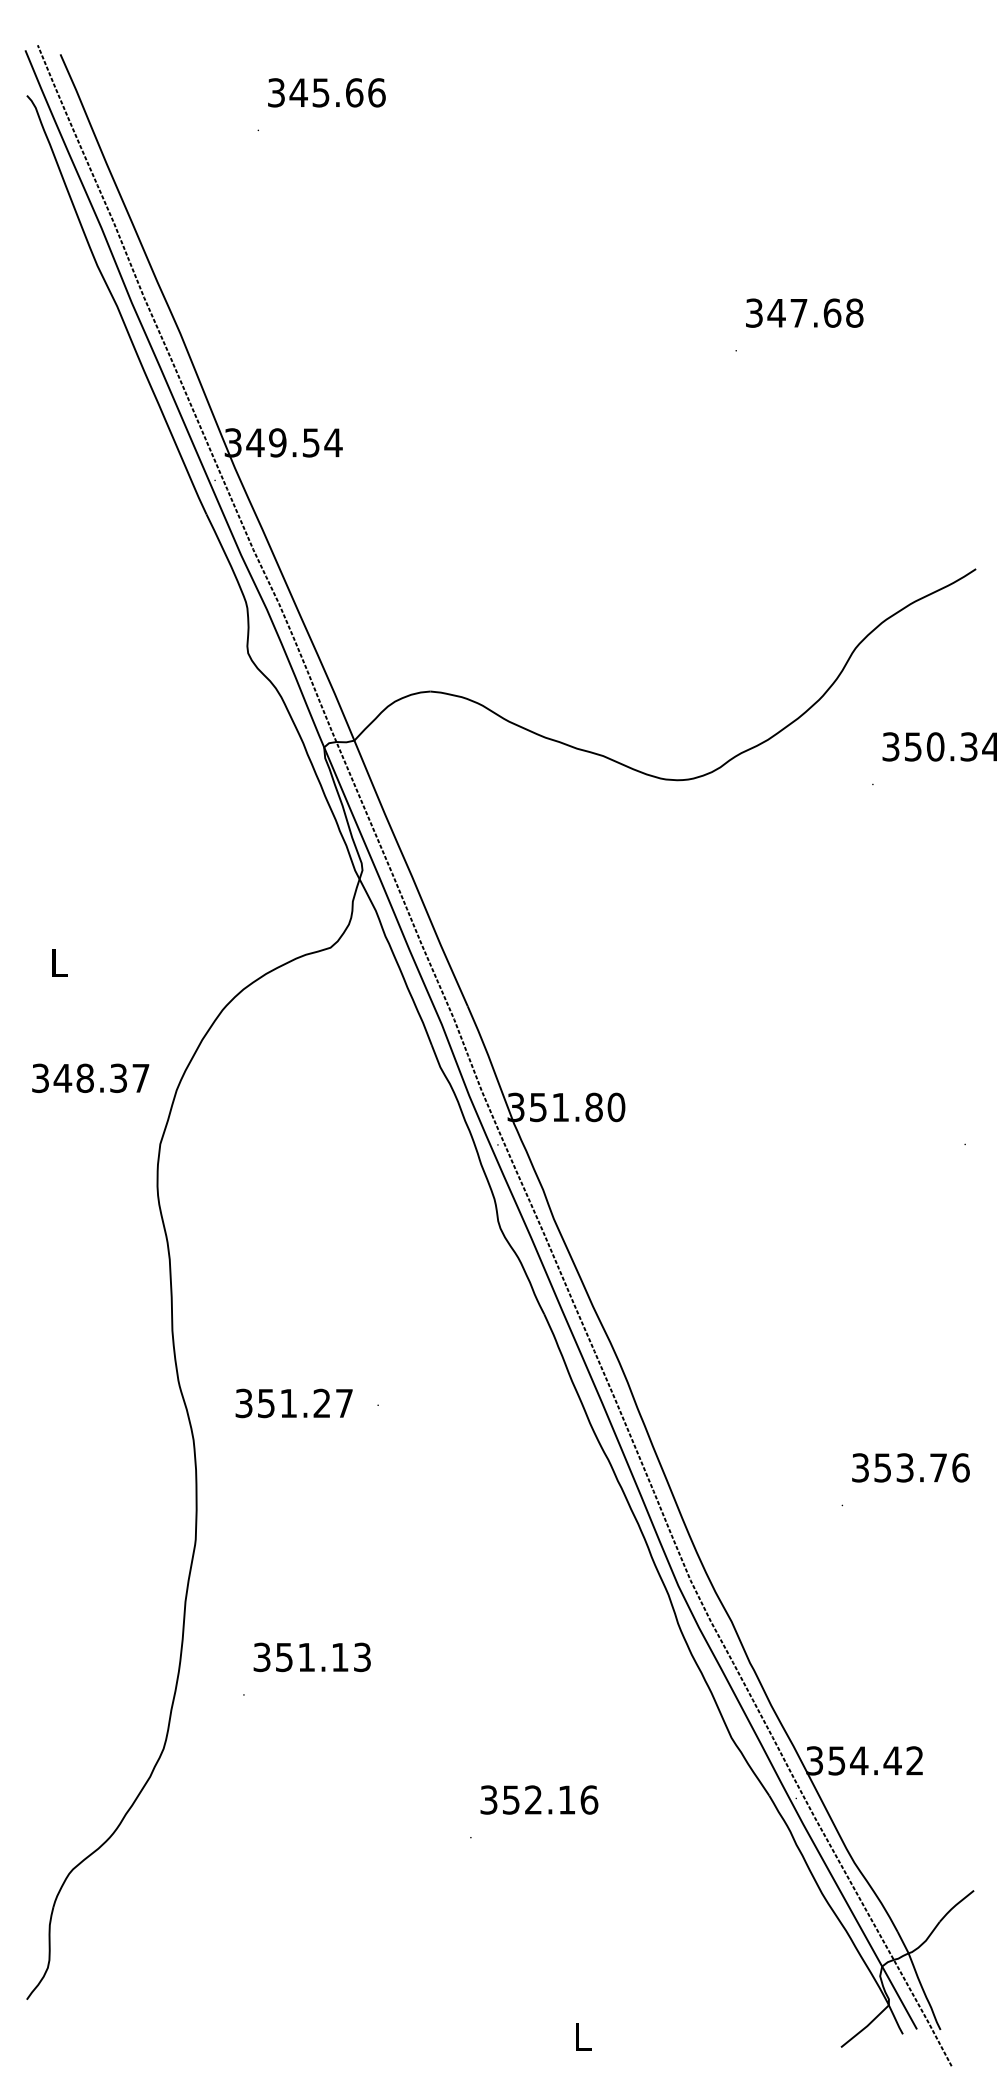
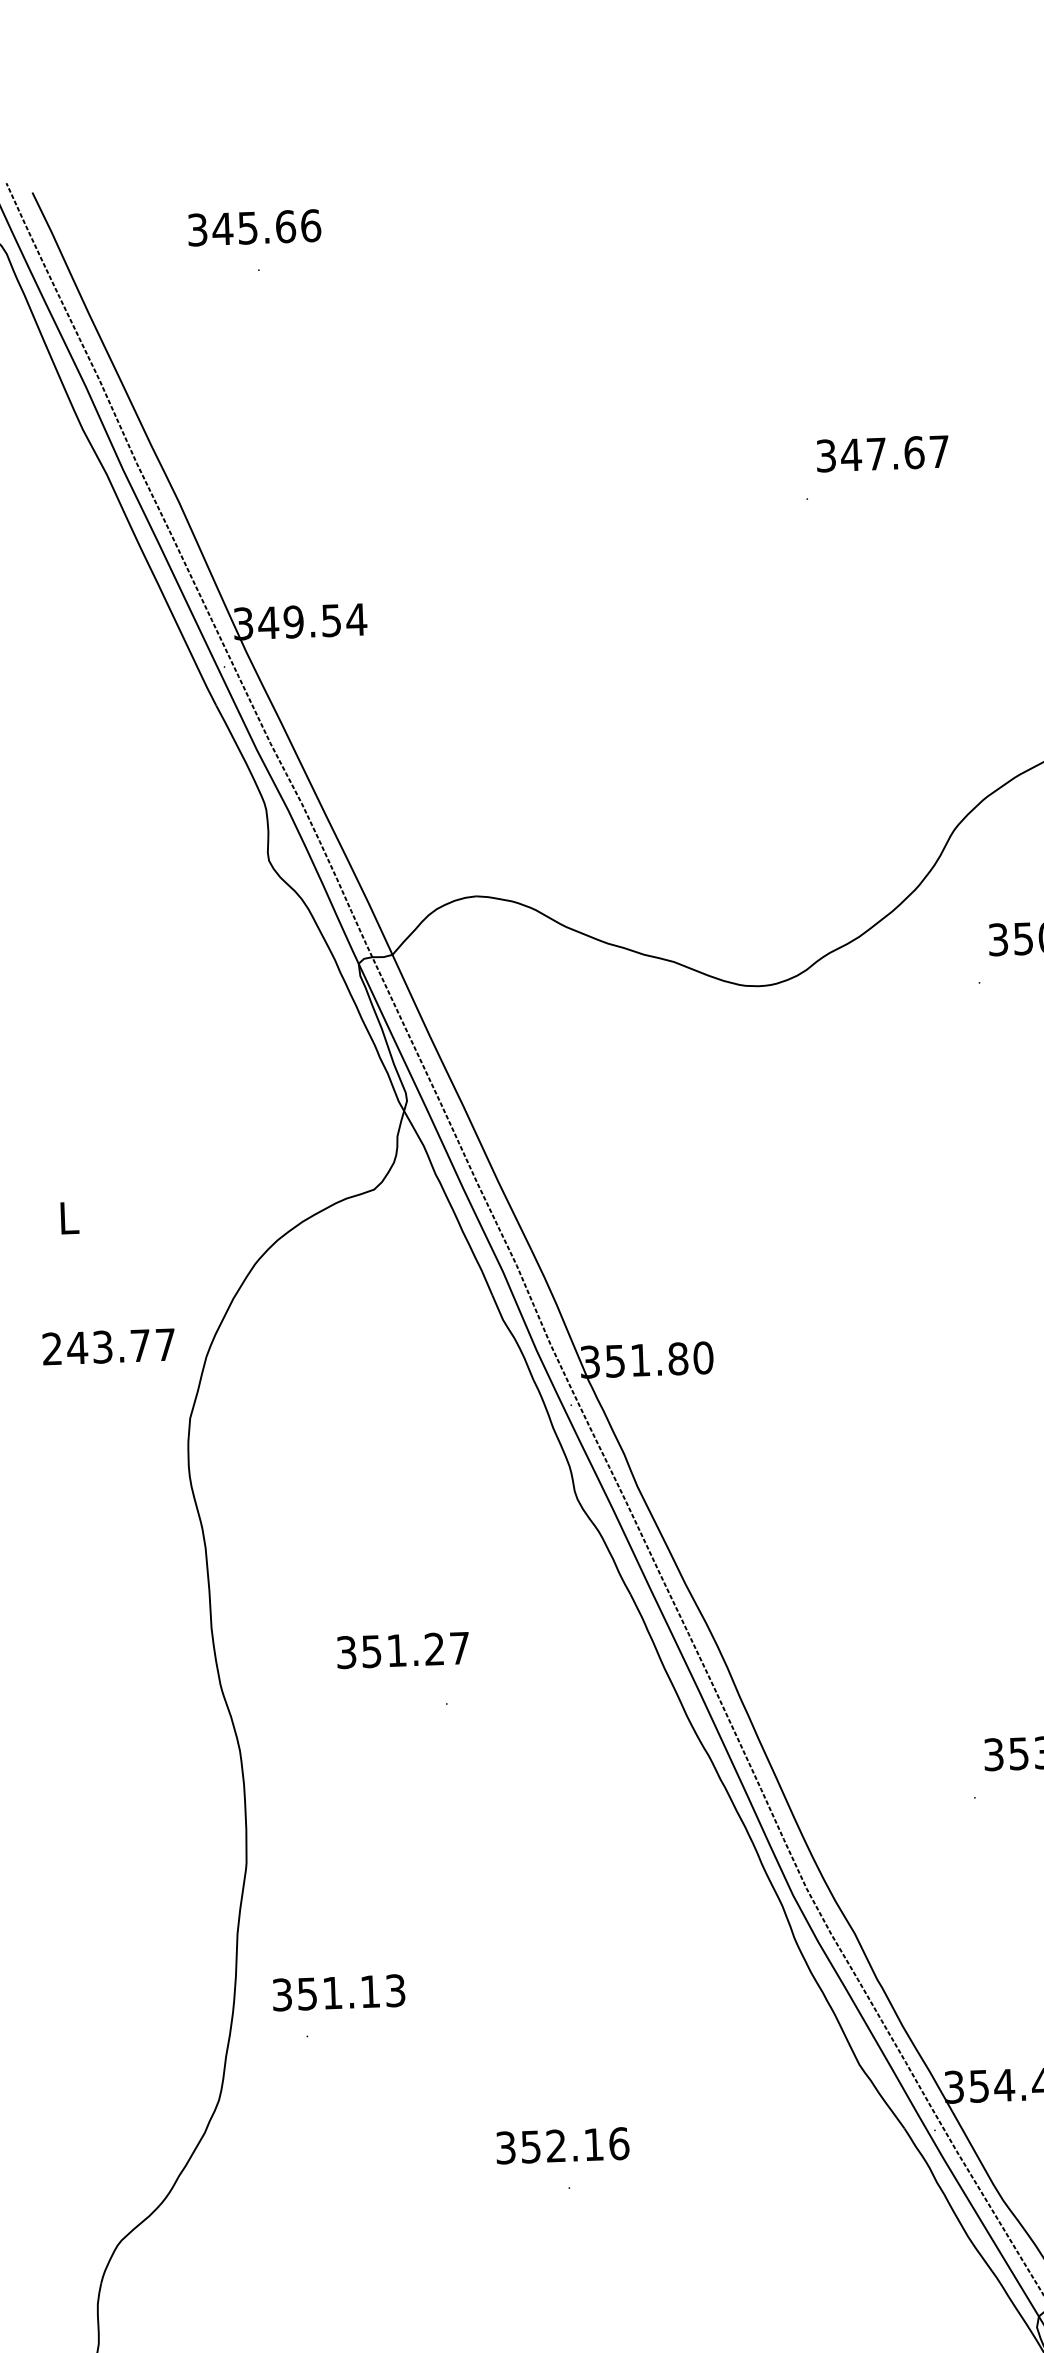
text: (326, 92) -> (254, 227), moved
text: (854, 312) -> (939, 451), 347.68 -> 347.67
text: (79, 1078) -> (96, 1347), 348.37 -> 243.77
text: (293, 1403) -> (402, 1650), moved
text: (311, 1657) -> (338, 1992), moved
text: (539, 1799) -> (562, 2145), moved

